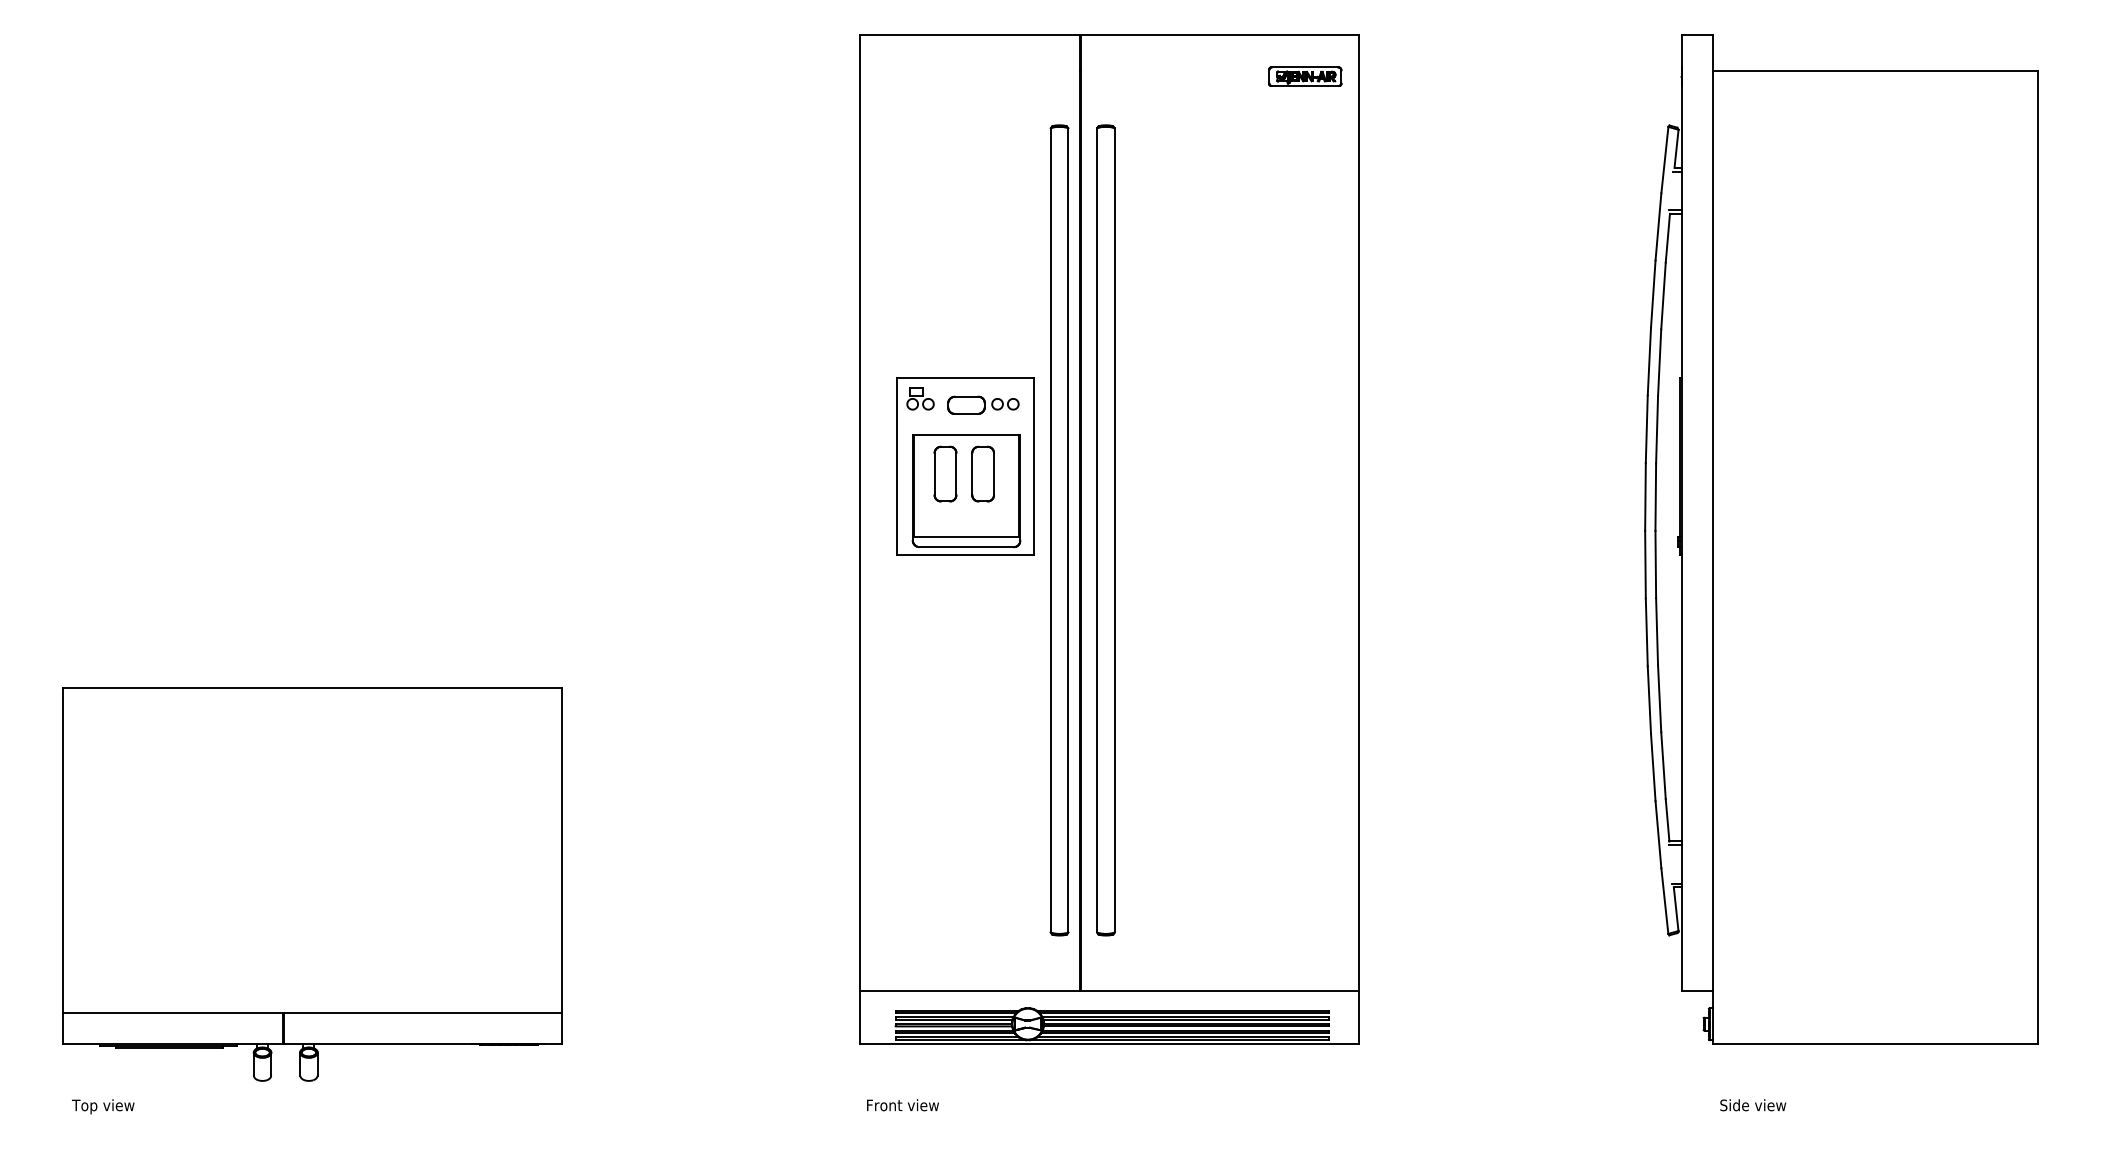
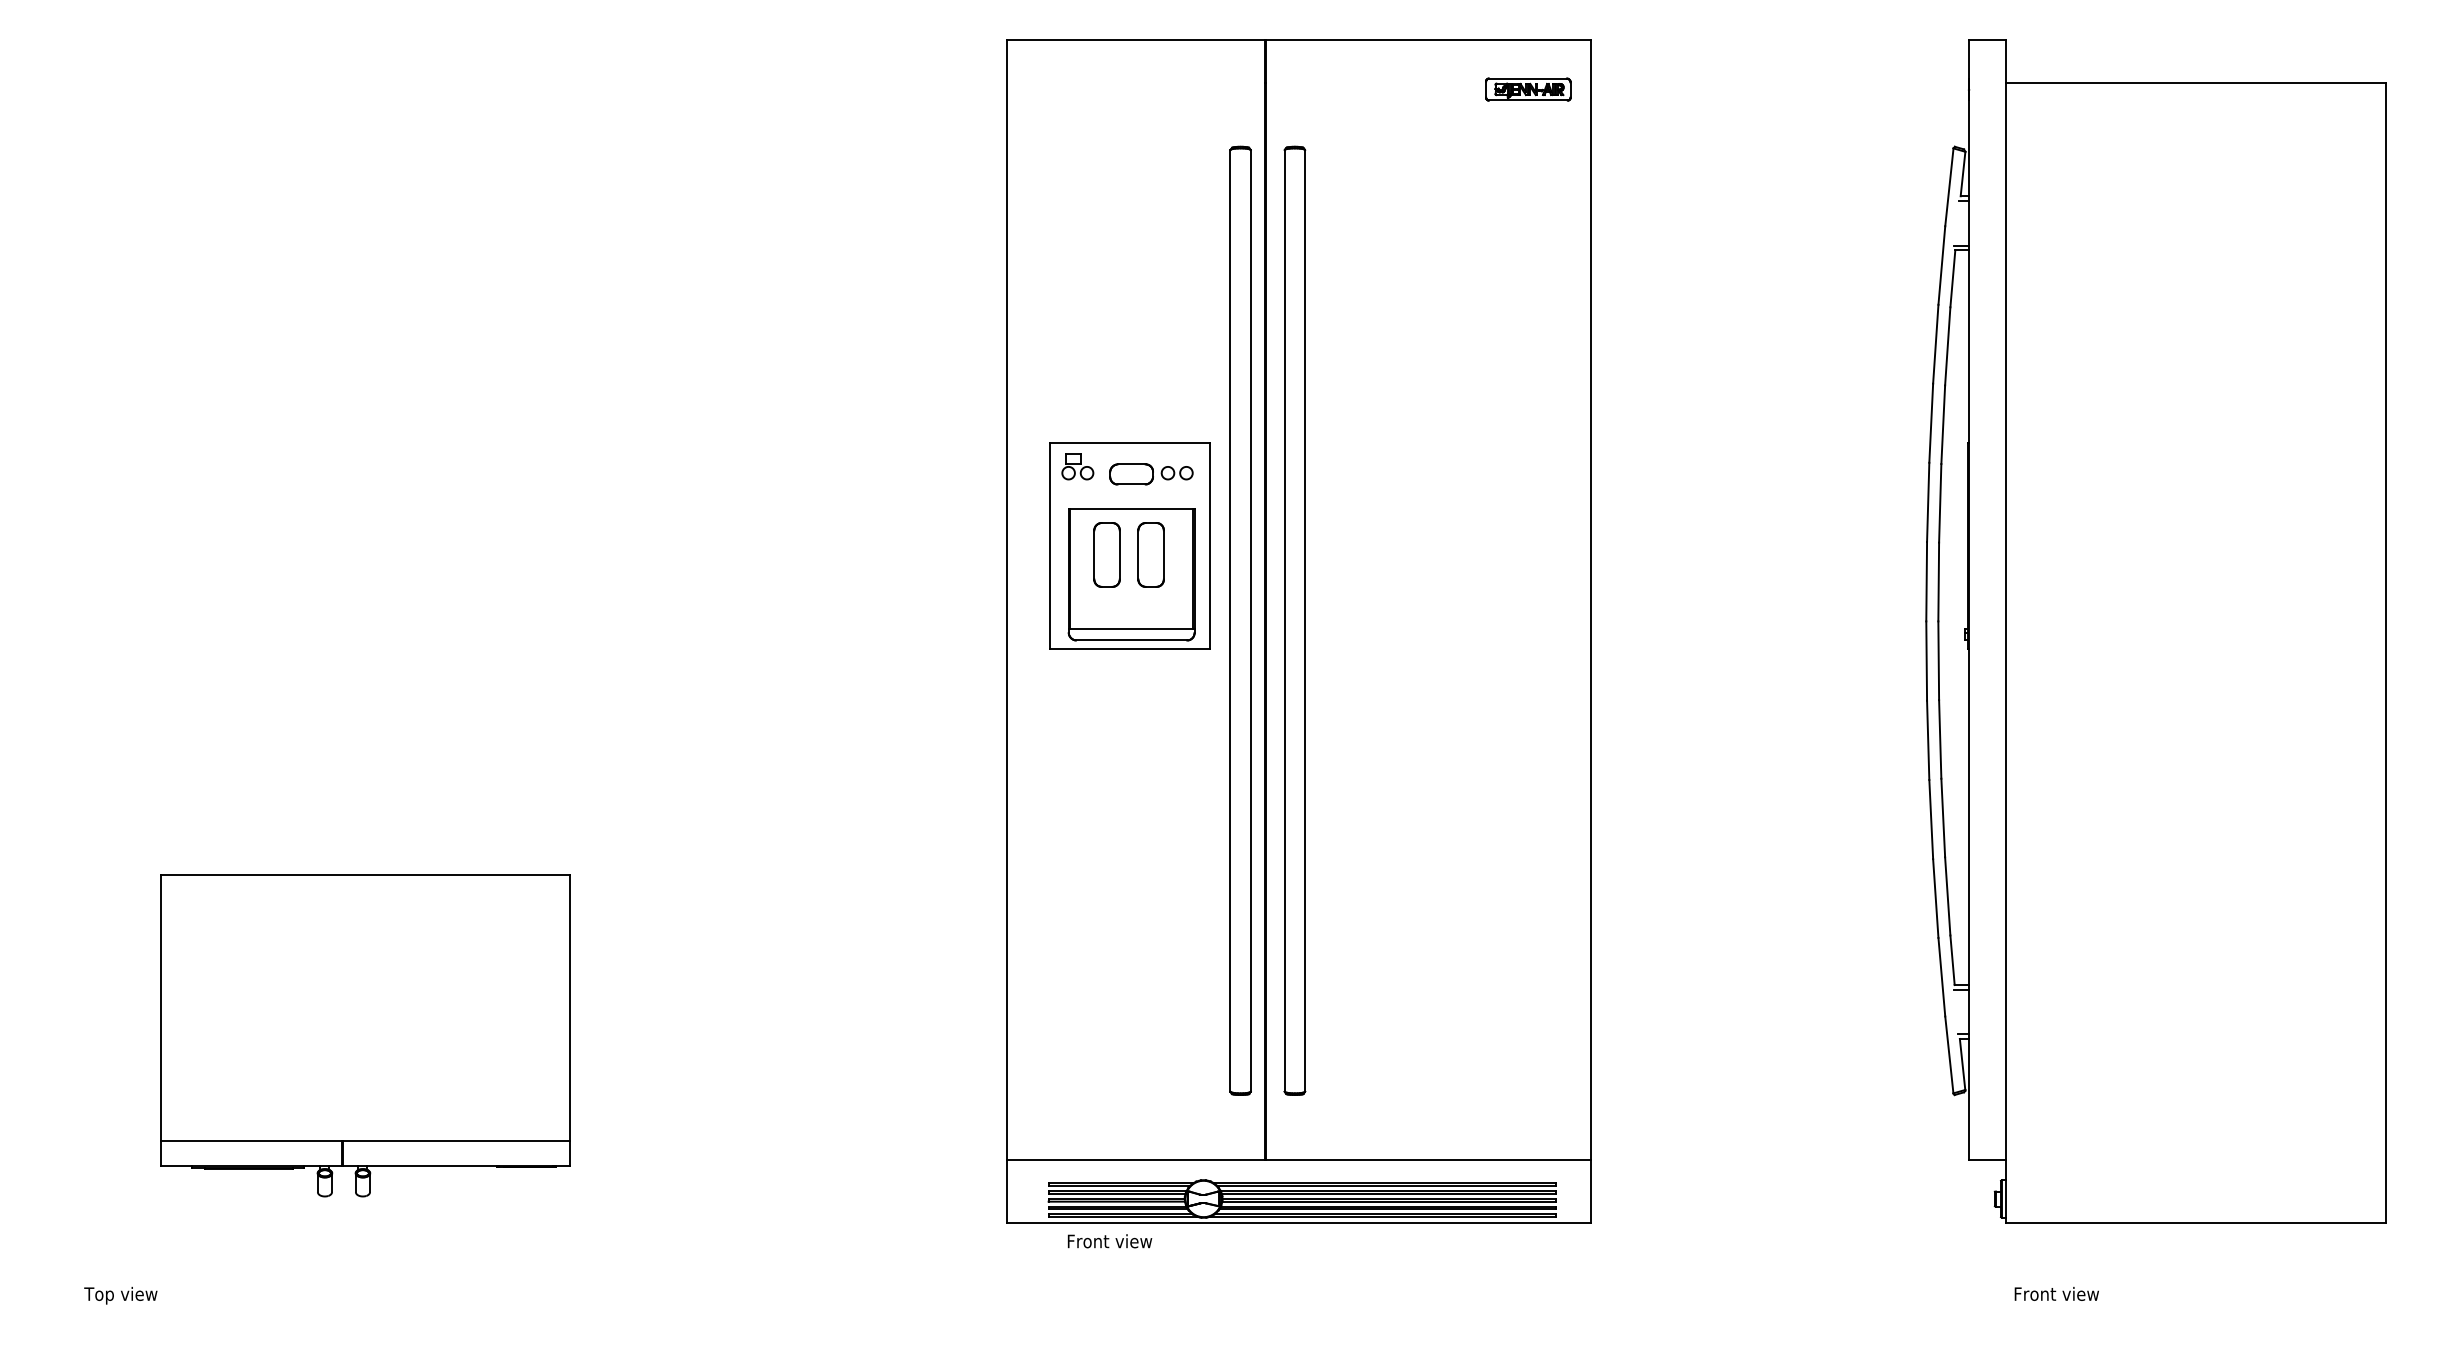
part: (312, 884) -> (365, 1035), size x0.7
text: (902, 1105) -> (1109, 1241), moved
text: (1756, 1105) -> (2056, 1294), Side view -> Front view

